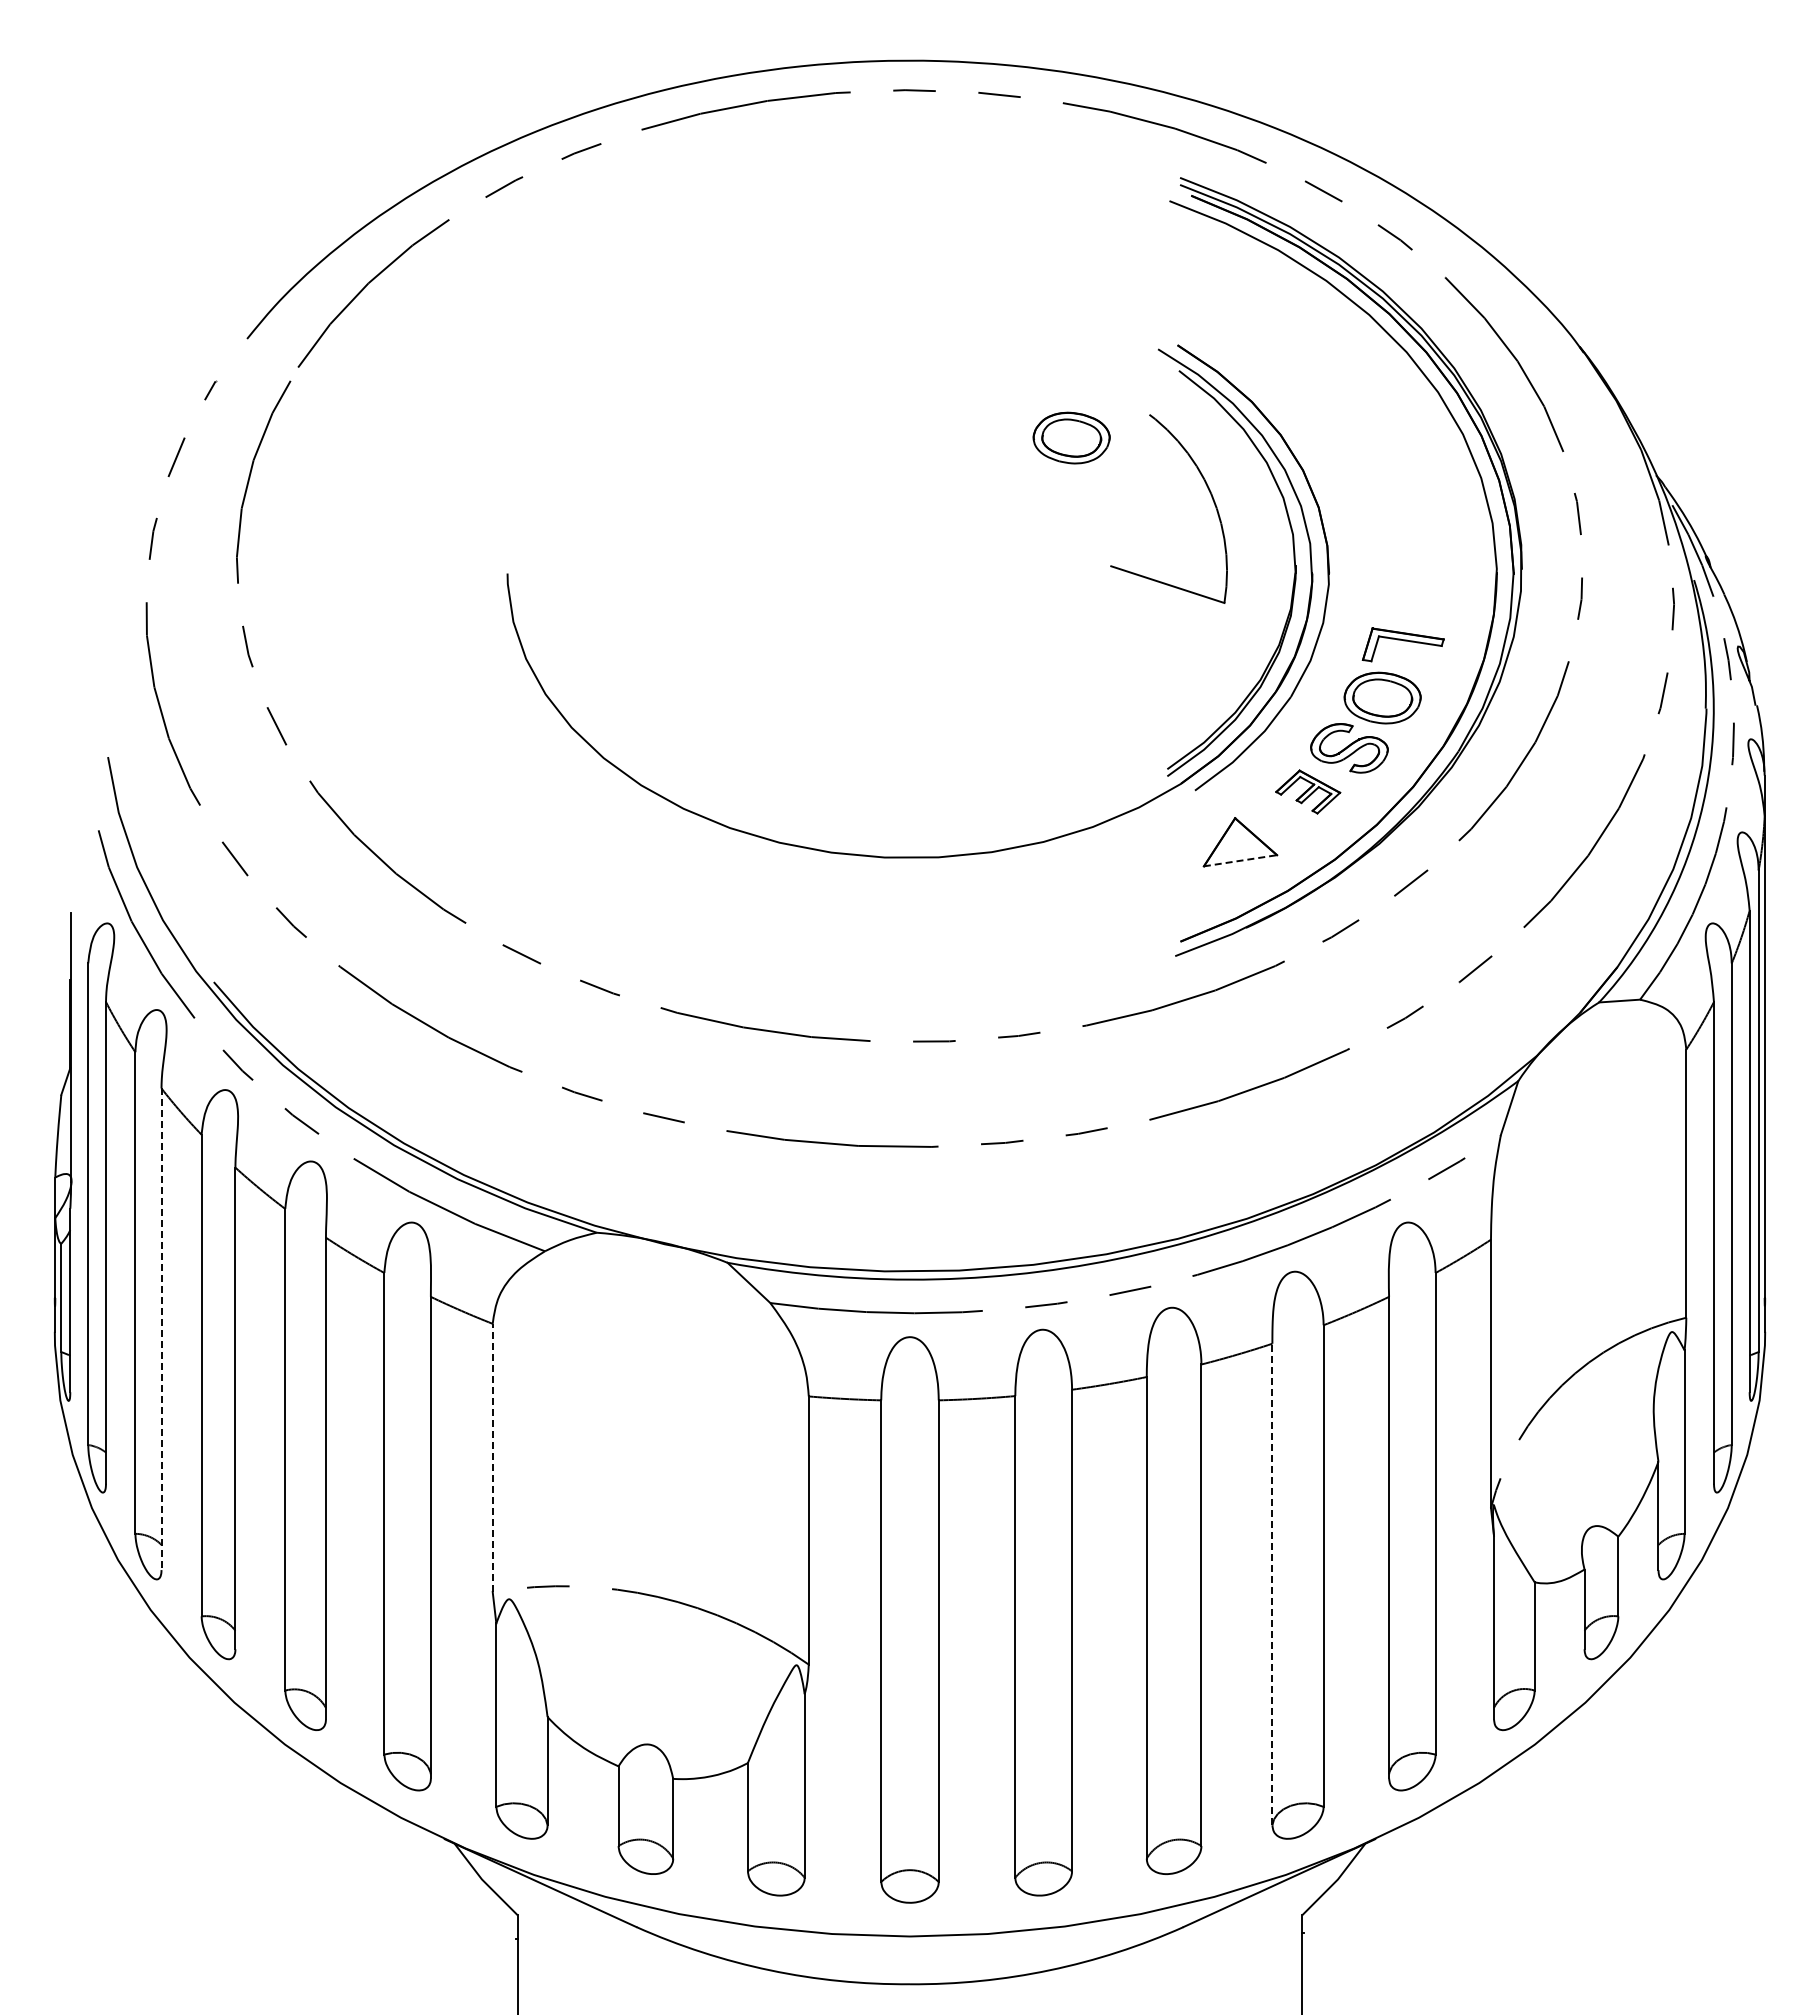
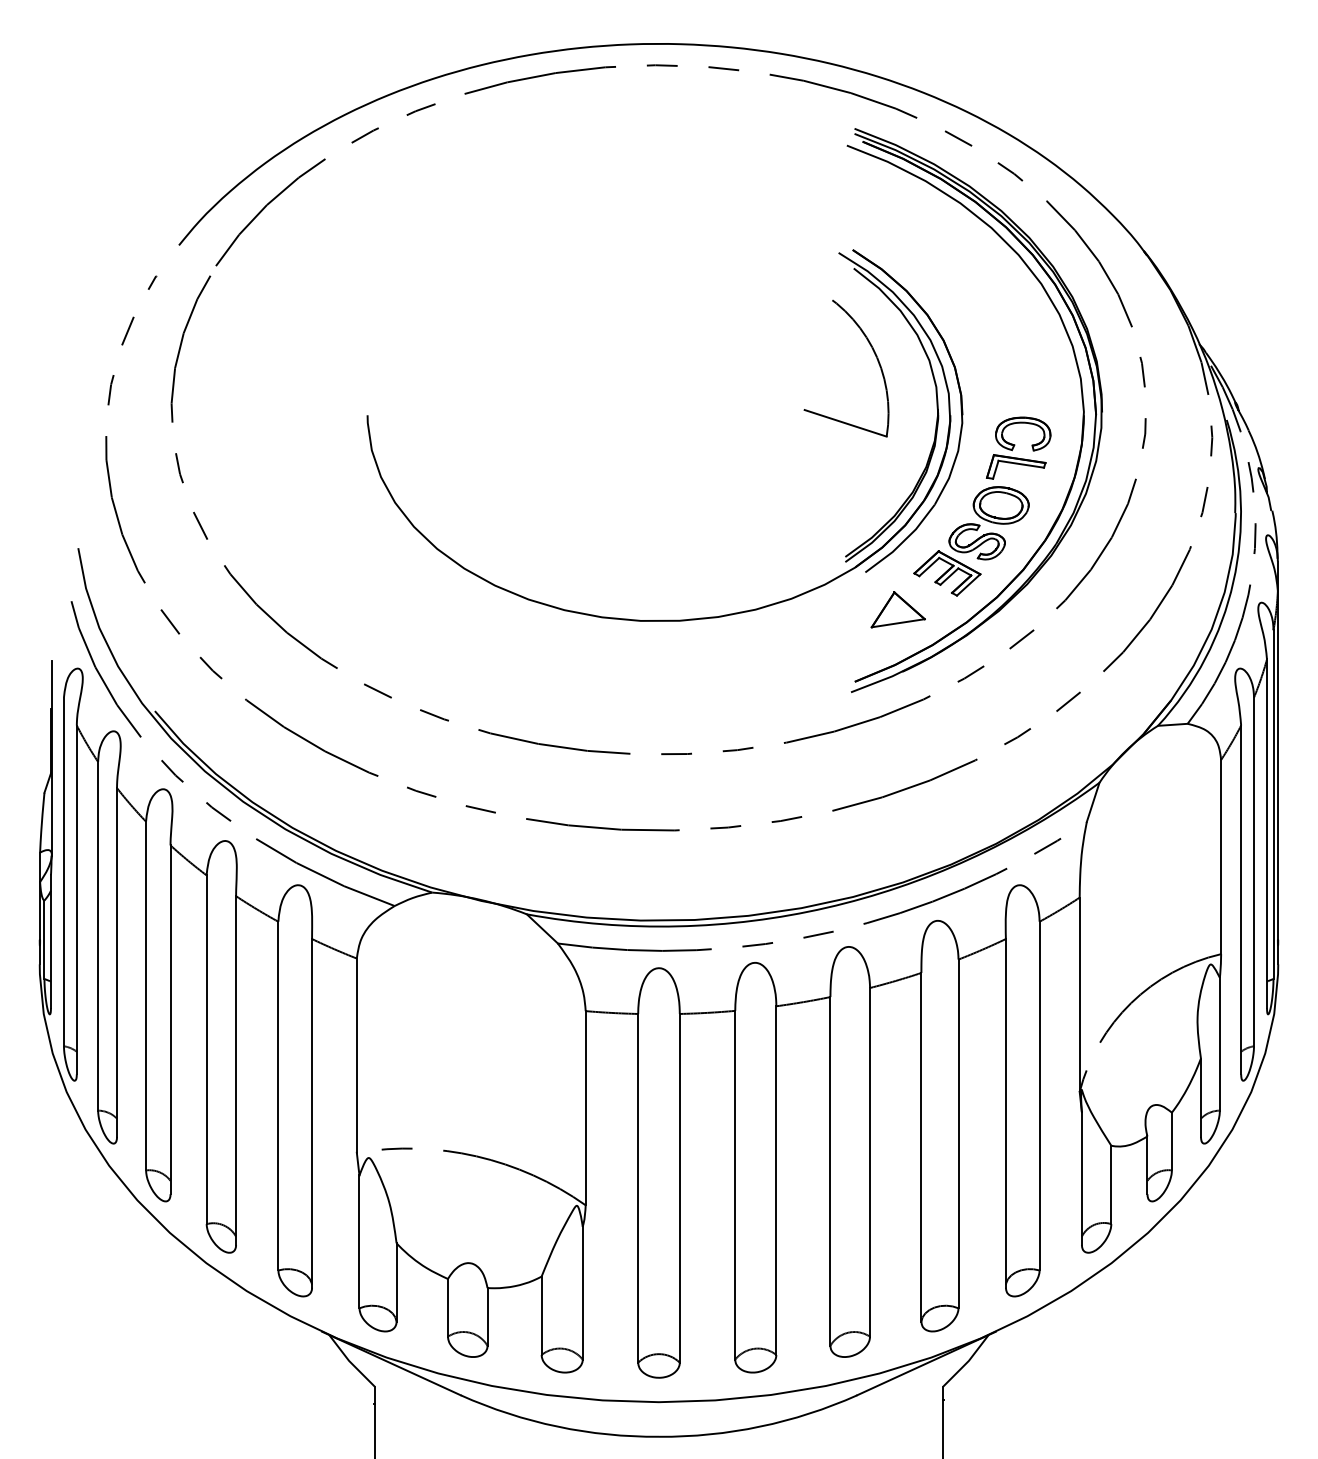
part: (1071, 437) -> (775, 316), removed
part: (1412, 584) -> (1022, 423), added
part: (1307, 791) -> (946, 573), size x1.43
line: (1241, 860) -> (899, 623), dashed -> solid
line: (161, 1329) -> (117, 962), dashed -> solid
line: (492, 1457) -> (356, 1055), dashed -> solid
line: (1272, 1584) -> (921, 1147), dashed -> solid

